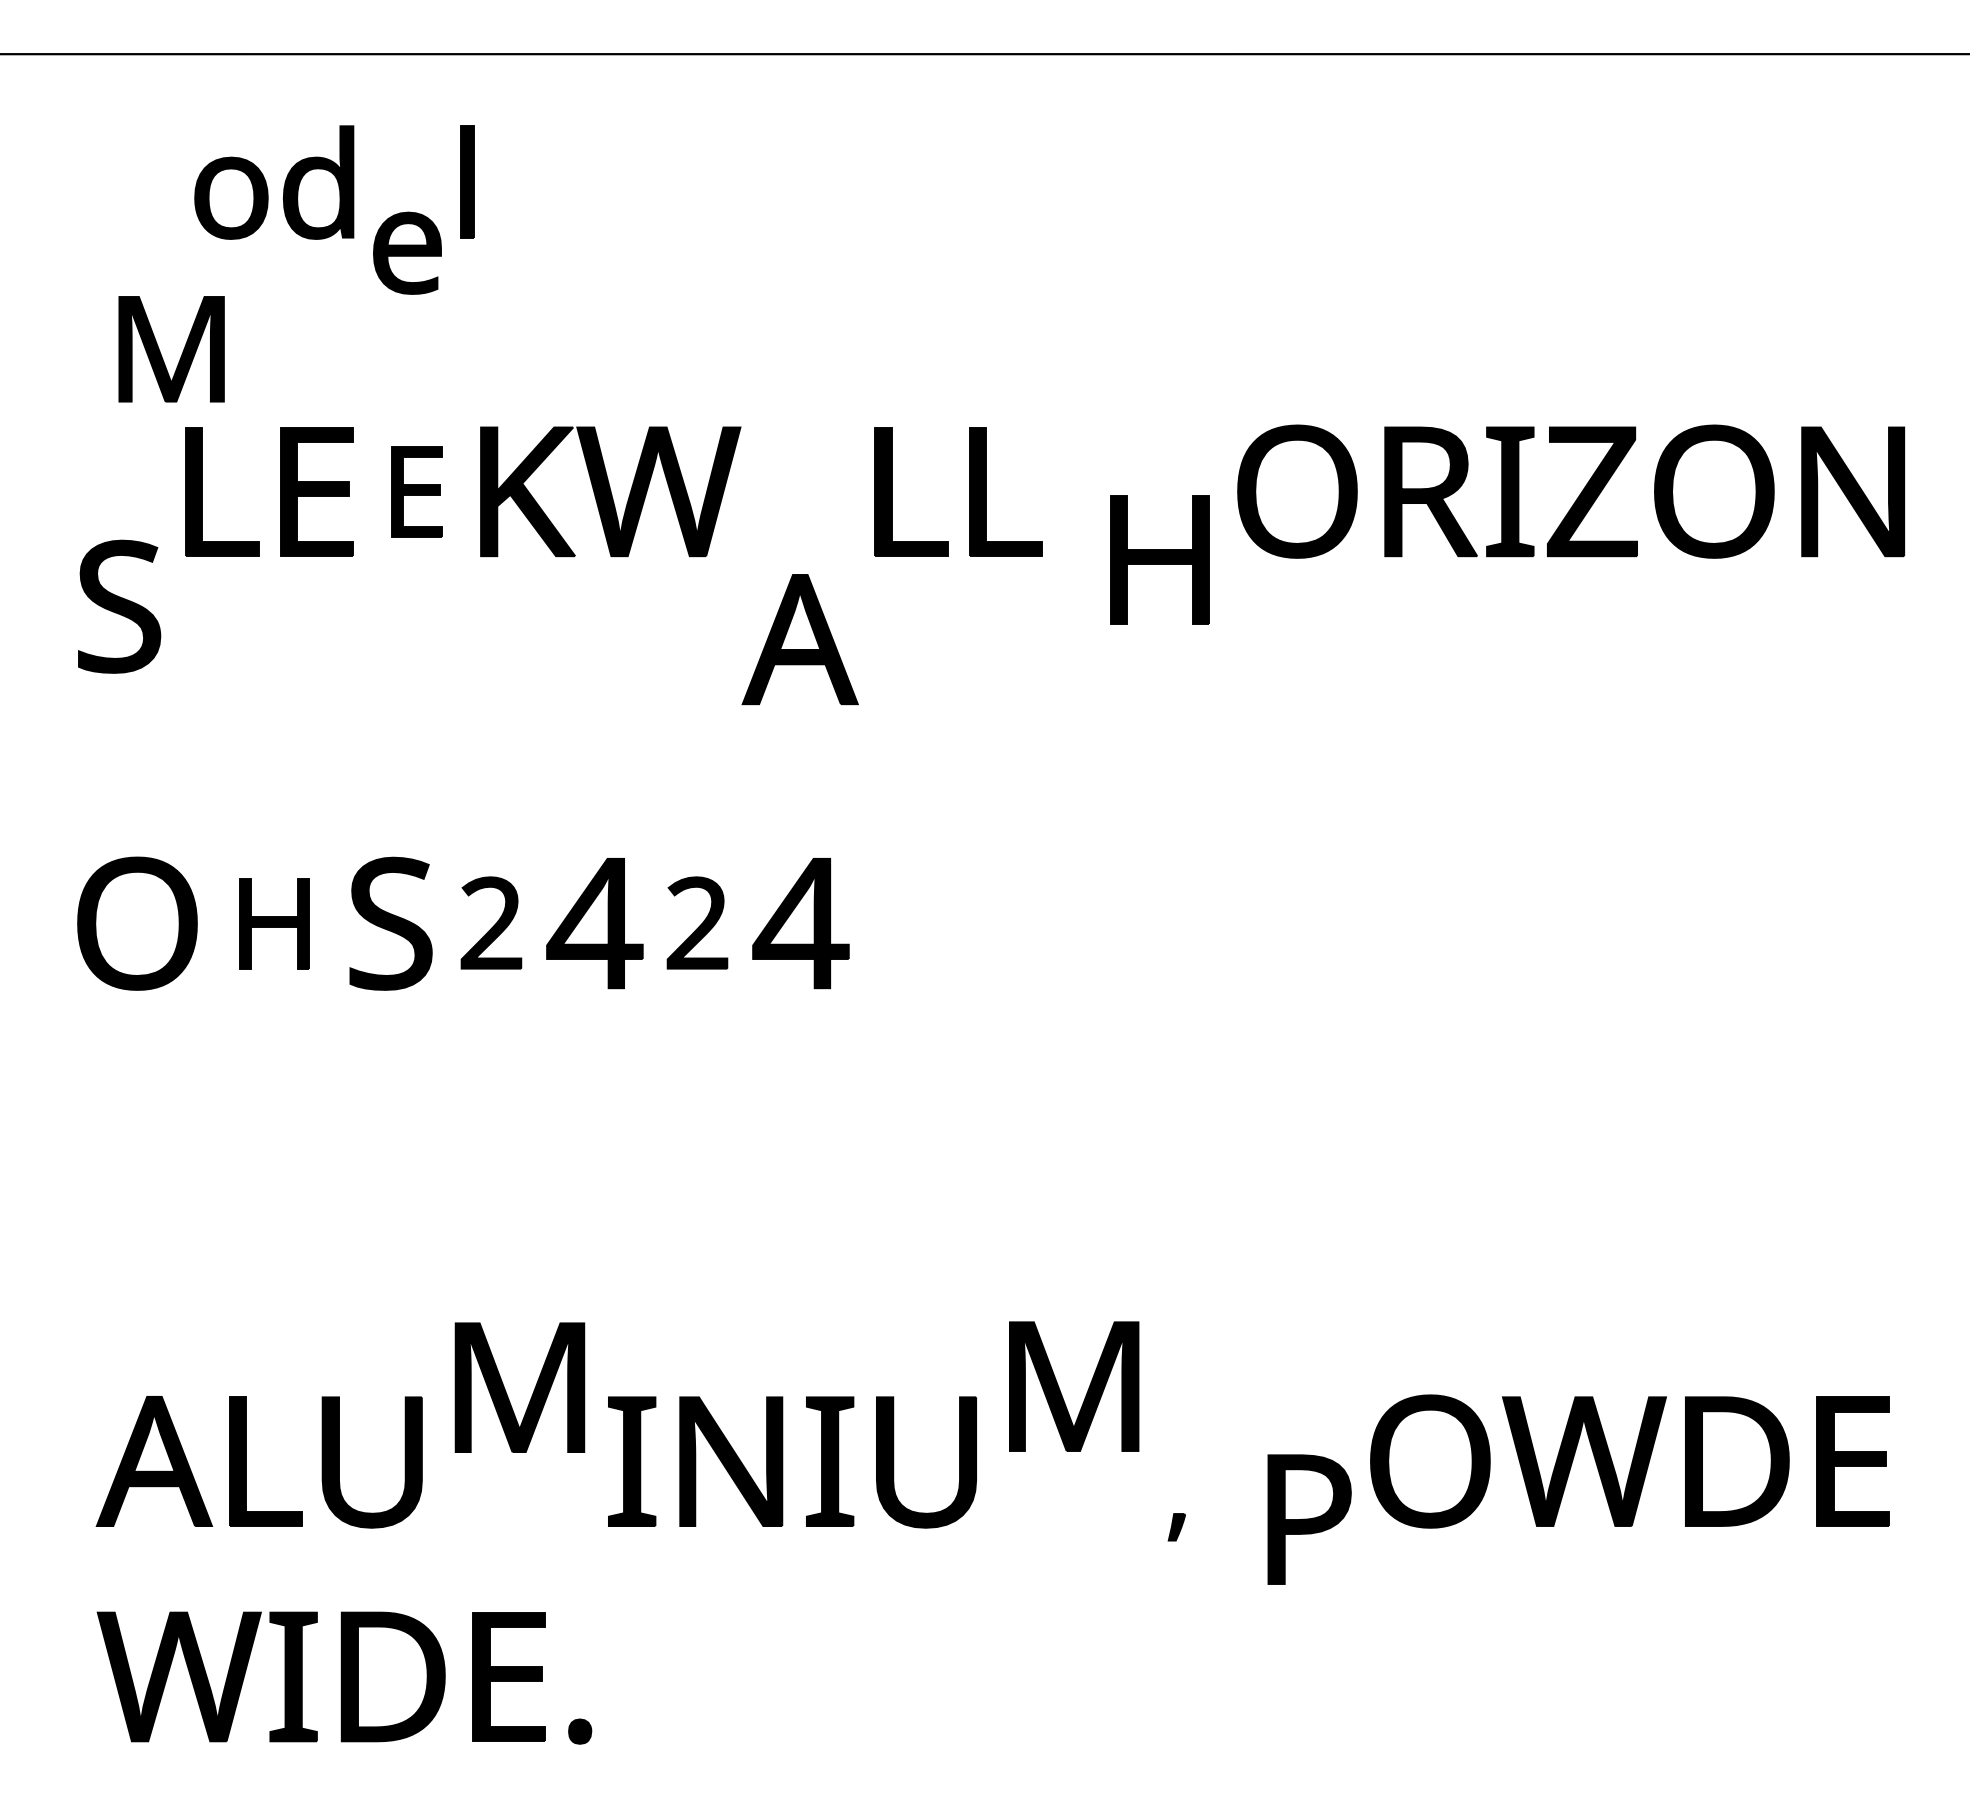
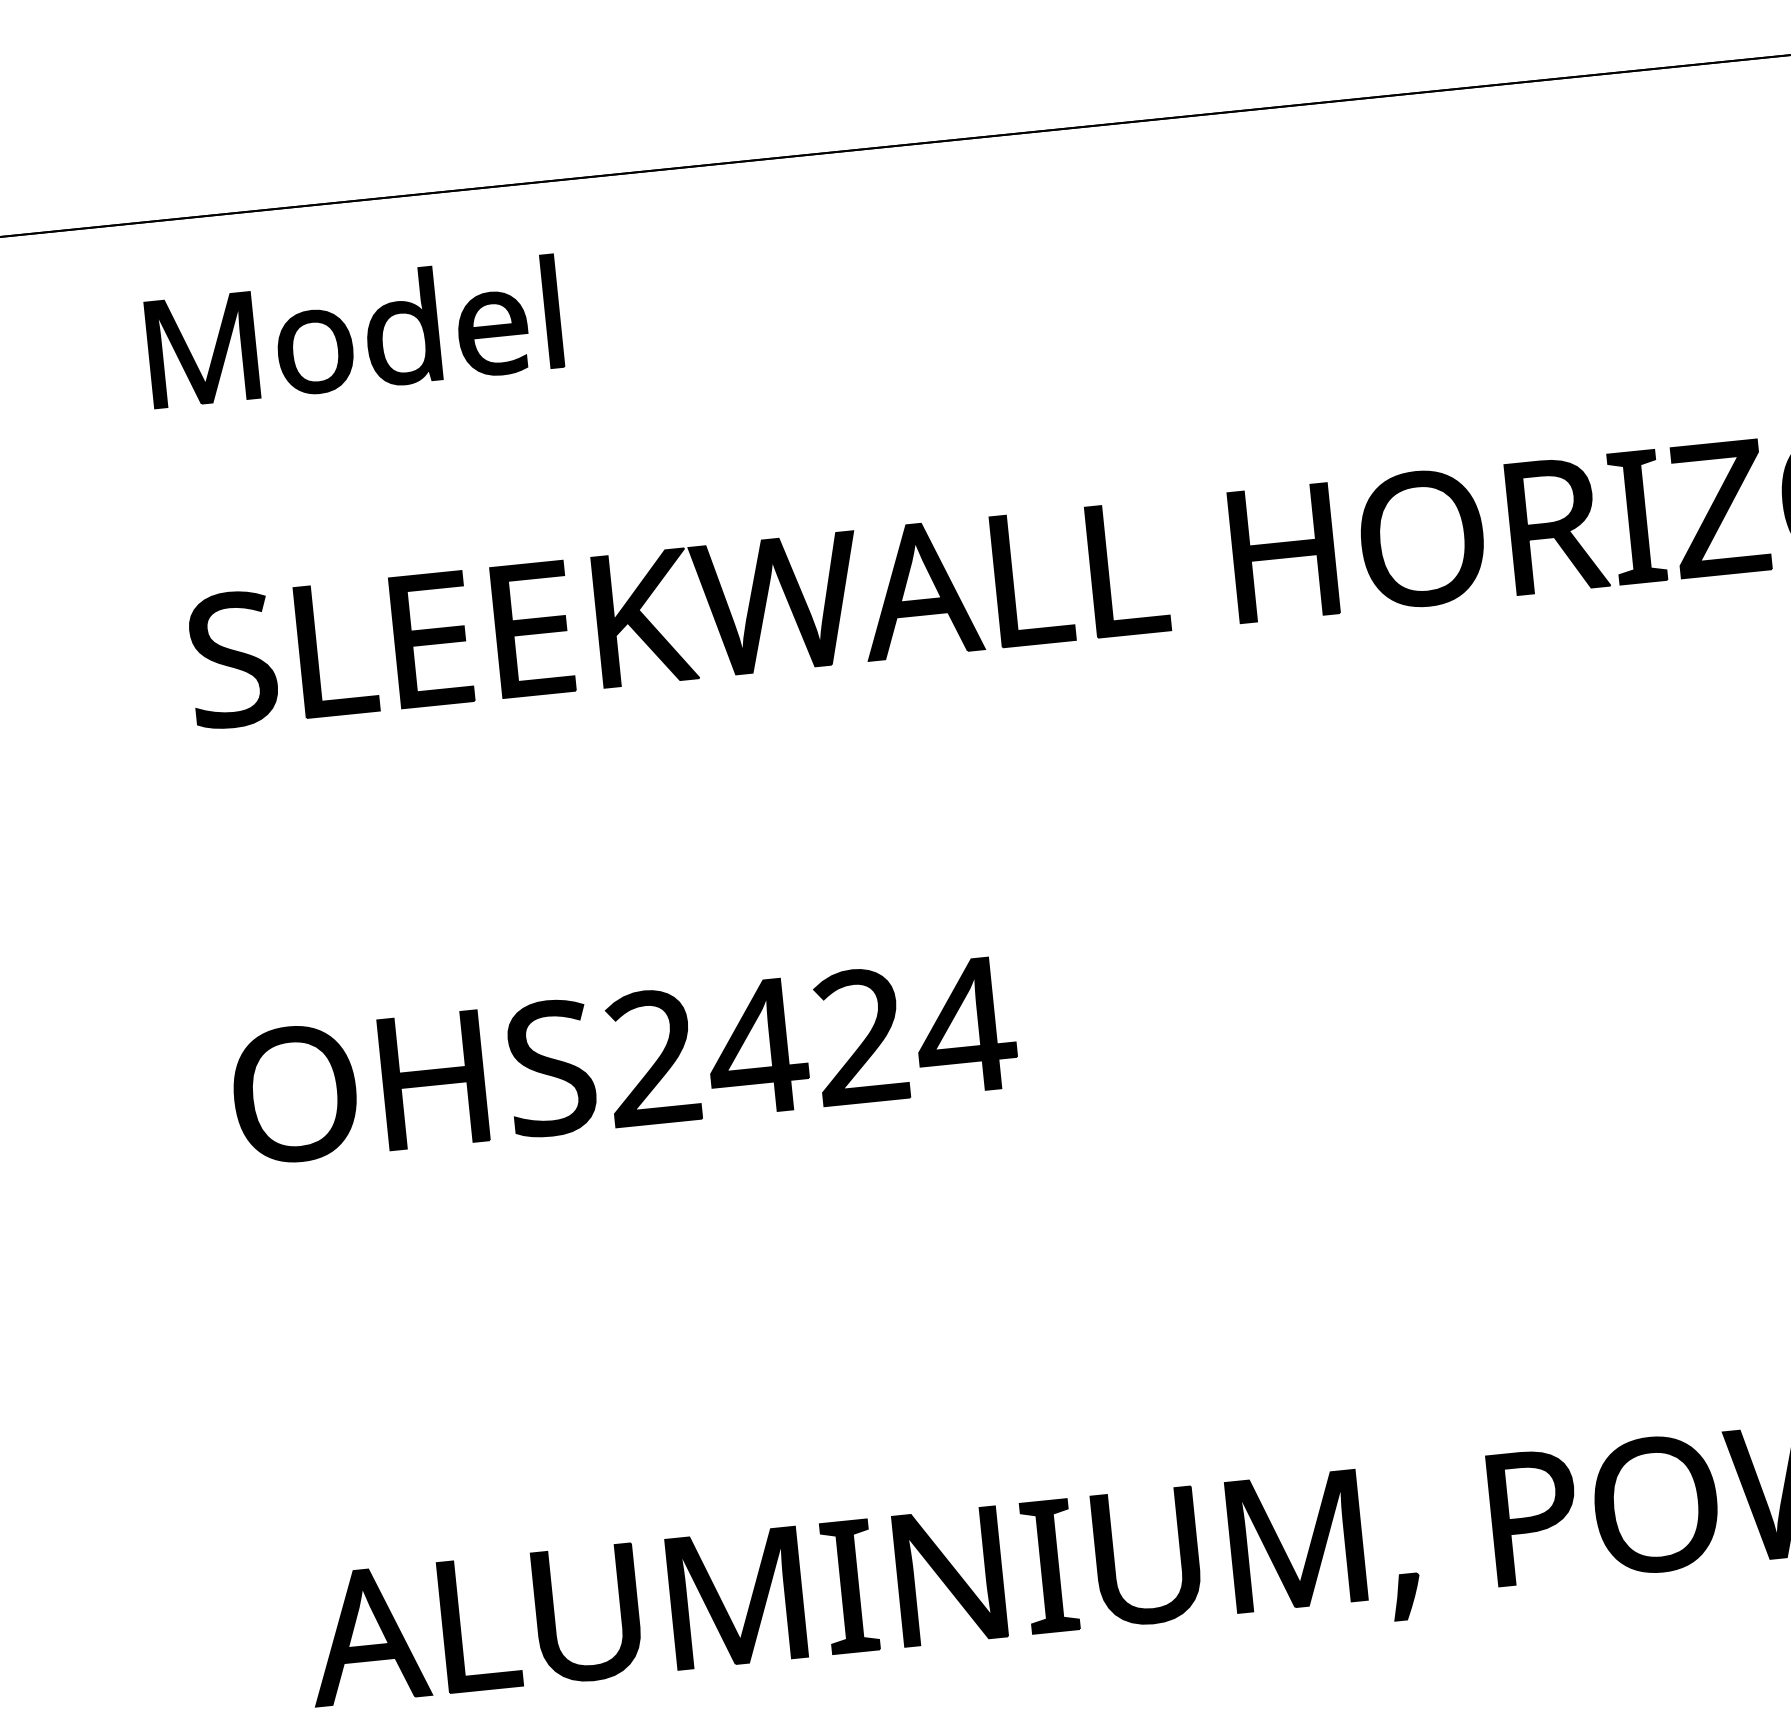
part: (407, 252) -> (493, 333), moved
part: (161, 353) -> (192, 355), moved
part: (416, 491) -> (532, 629), size x1.43
part: (1159, 559) -> (1282, 552), moved
part: (119, 606) -> (232, 659), moved
part: (799, 639) -> (919, 589), moved
part: (491, 922) -> (652, 1056), size x1.43
part: (697, 922) -> (860, 1035), size x1.43
part: (274, 923) -> (433, 1079), size x1.43
part: (506, 1391) -> (723, 1603), moved
part: (1086, 1392) -> (1309, 1546), moved
part: (1309, 1519) -> (1533, 1517), moved
part: (1176, 1527) -> (1406, 1597), size x1.67

